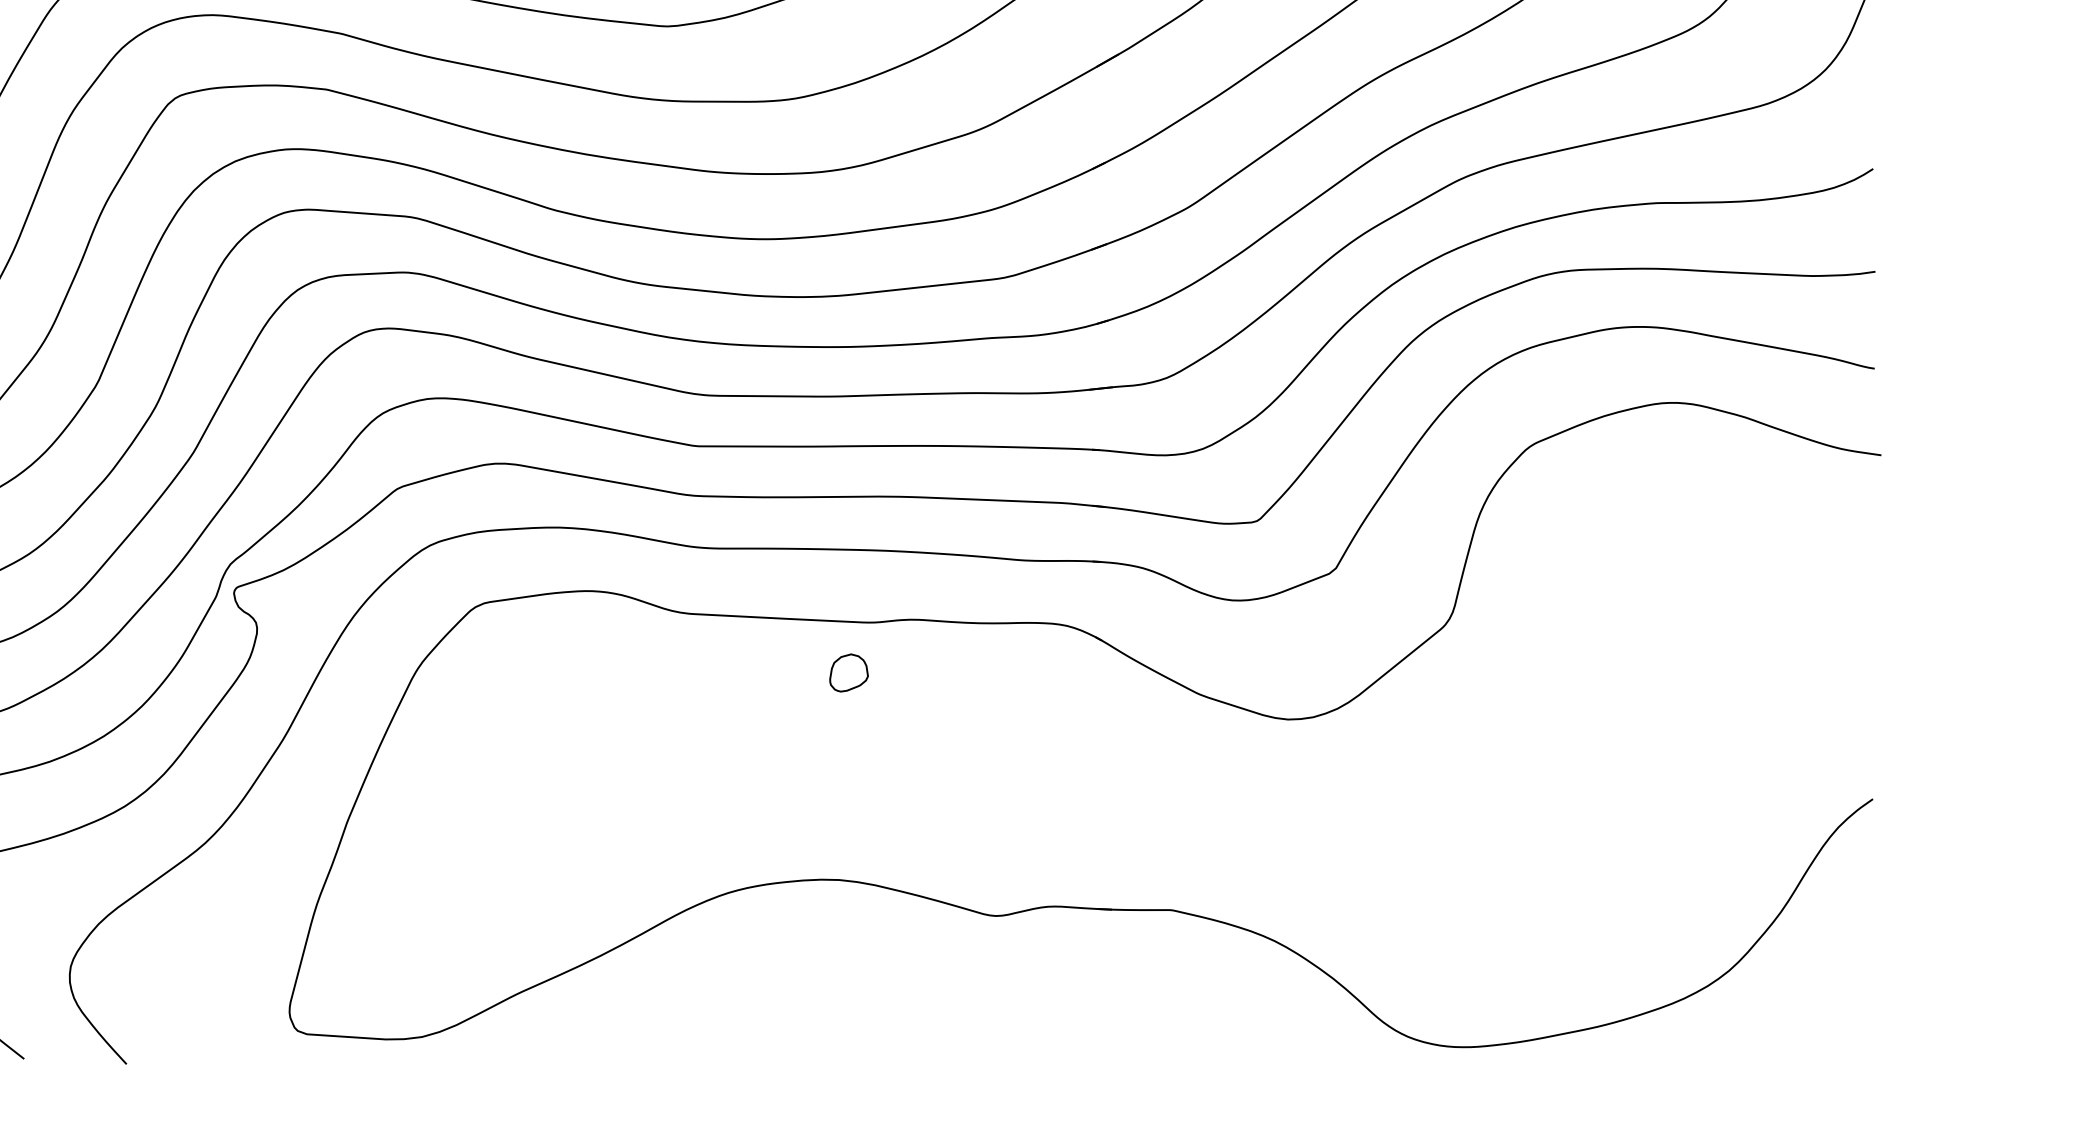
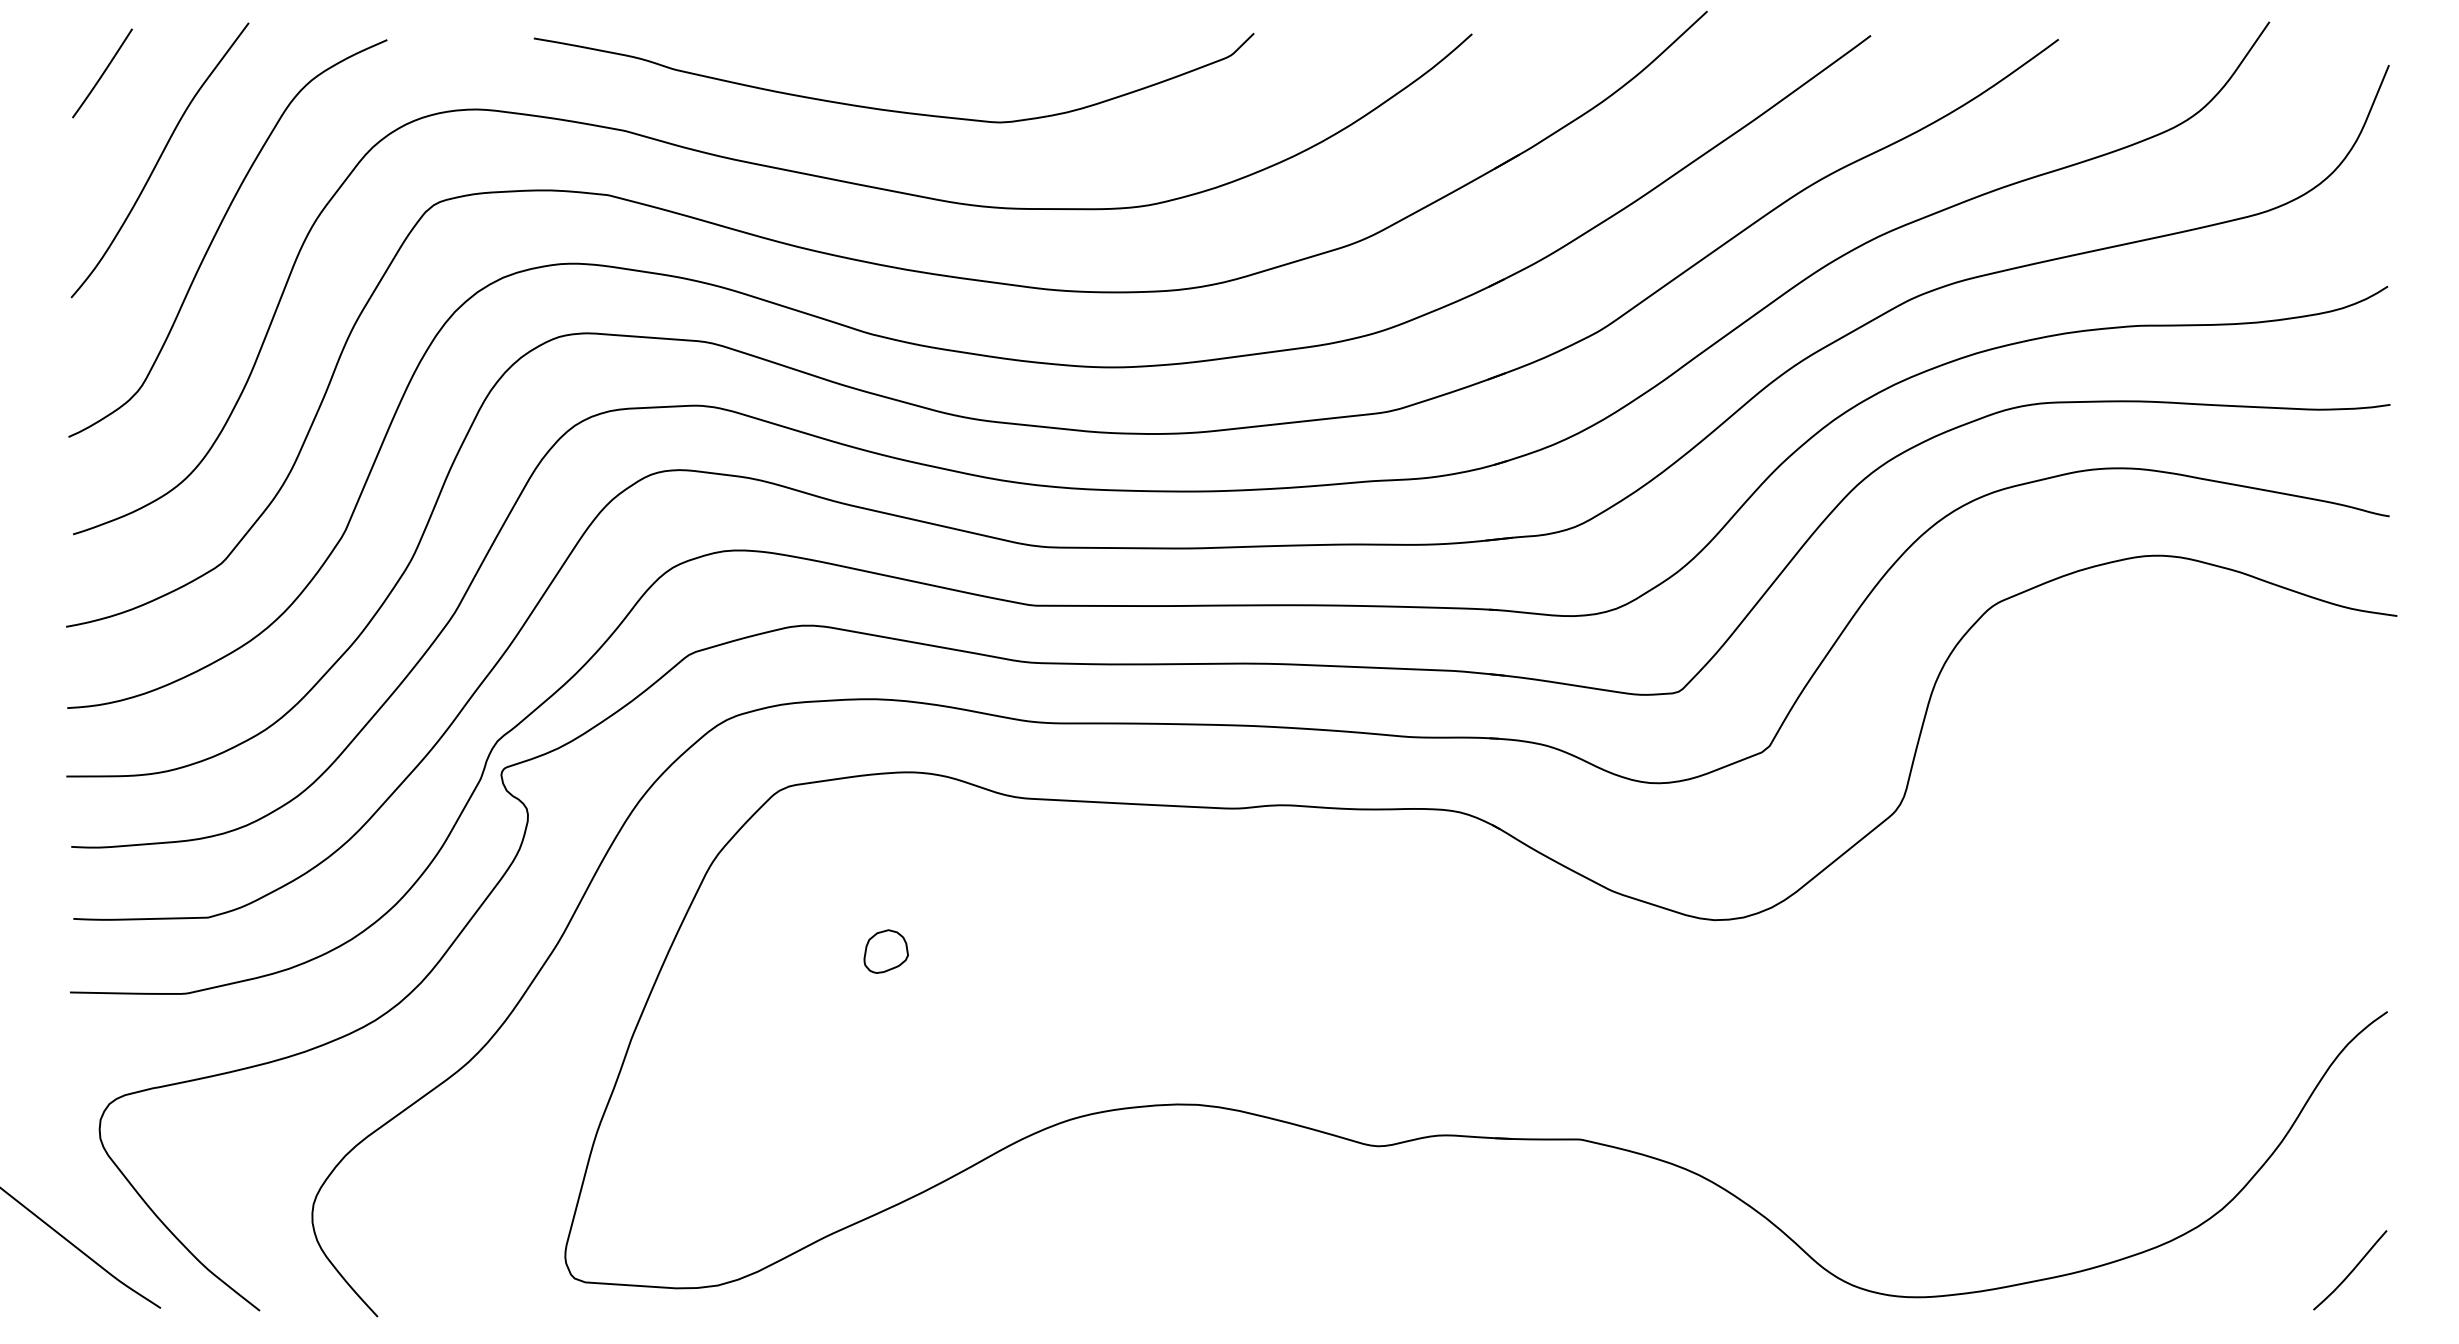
part: (848, 672) -> (885, 951), moved
curve: (1841, 1023) -> (2351, 1270), added

